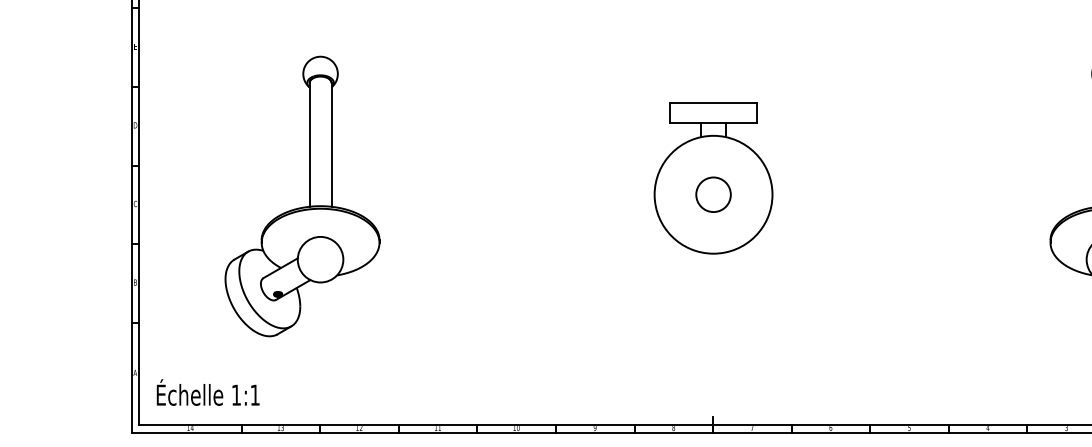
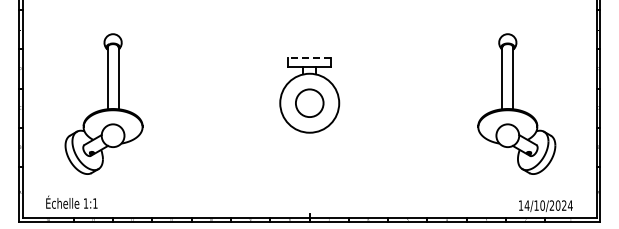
line: (713, 103) -> (309, 57), solid -> dashed
circle: (713, 193) -> (309, 102), size x1.6
text: (207, 391) -> (71, 201), moved

